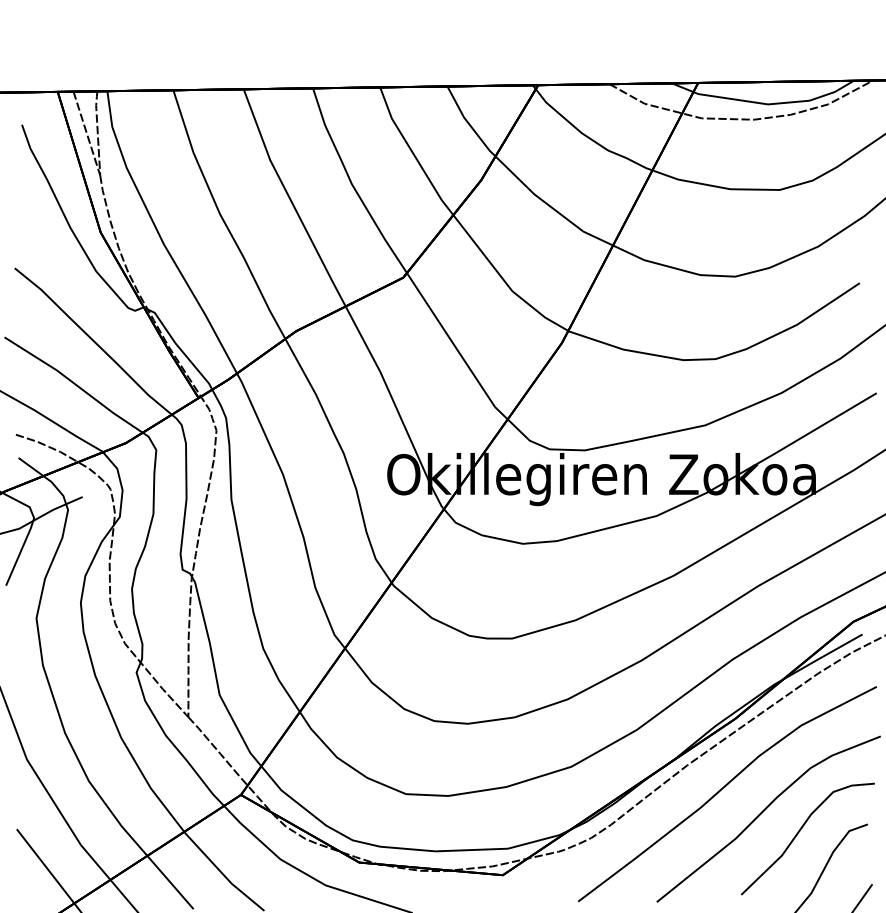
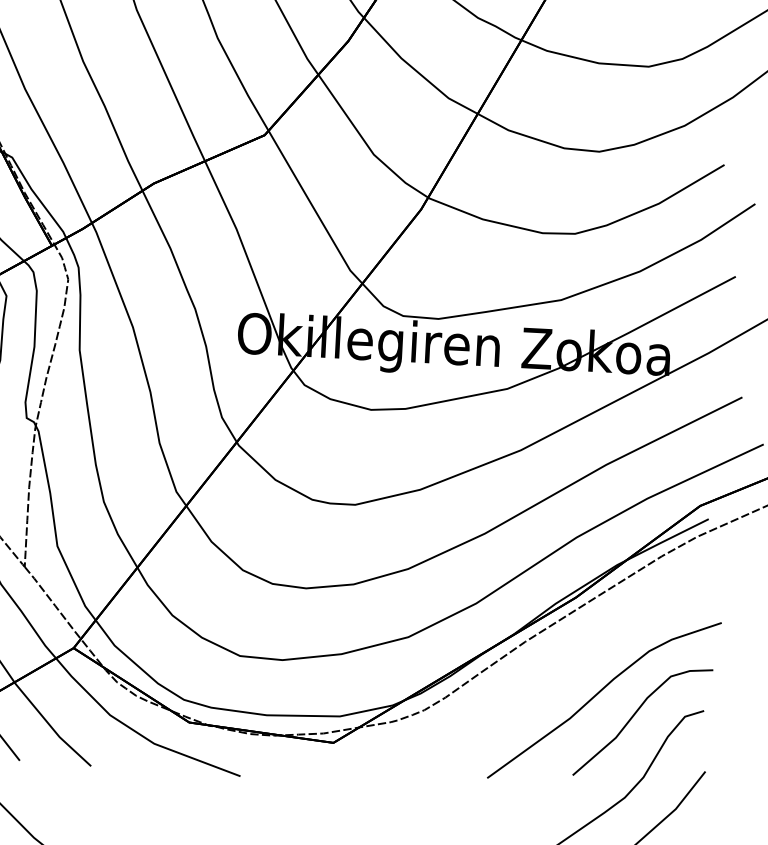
curve: (724, 788) -> (561, 667), removed

